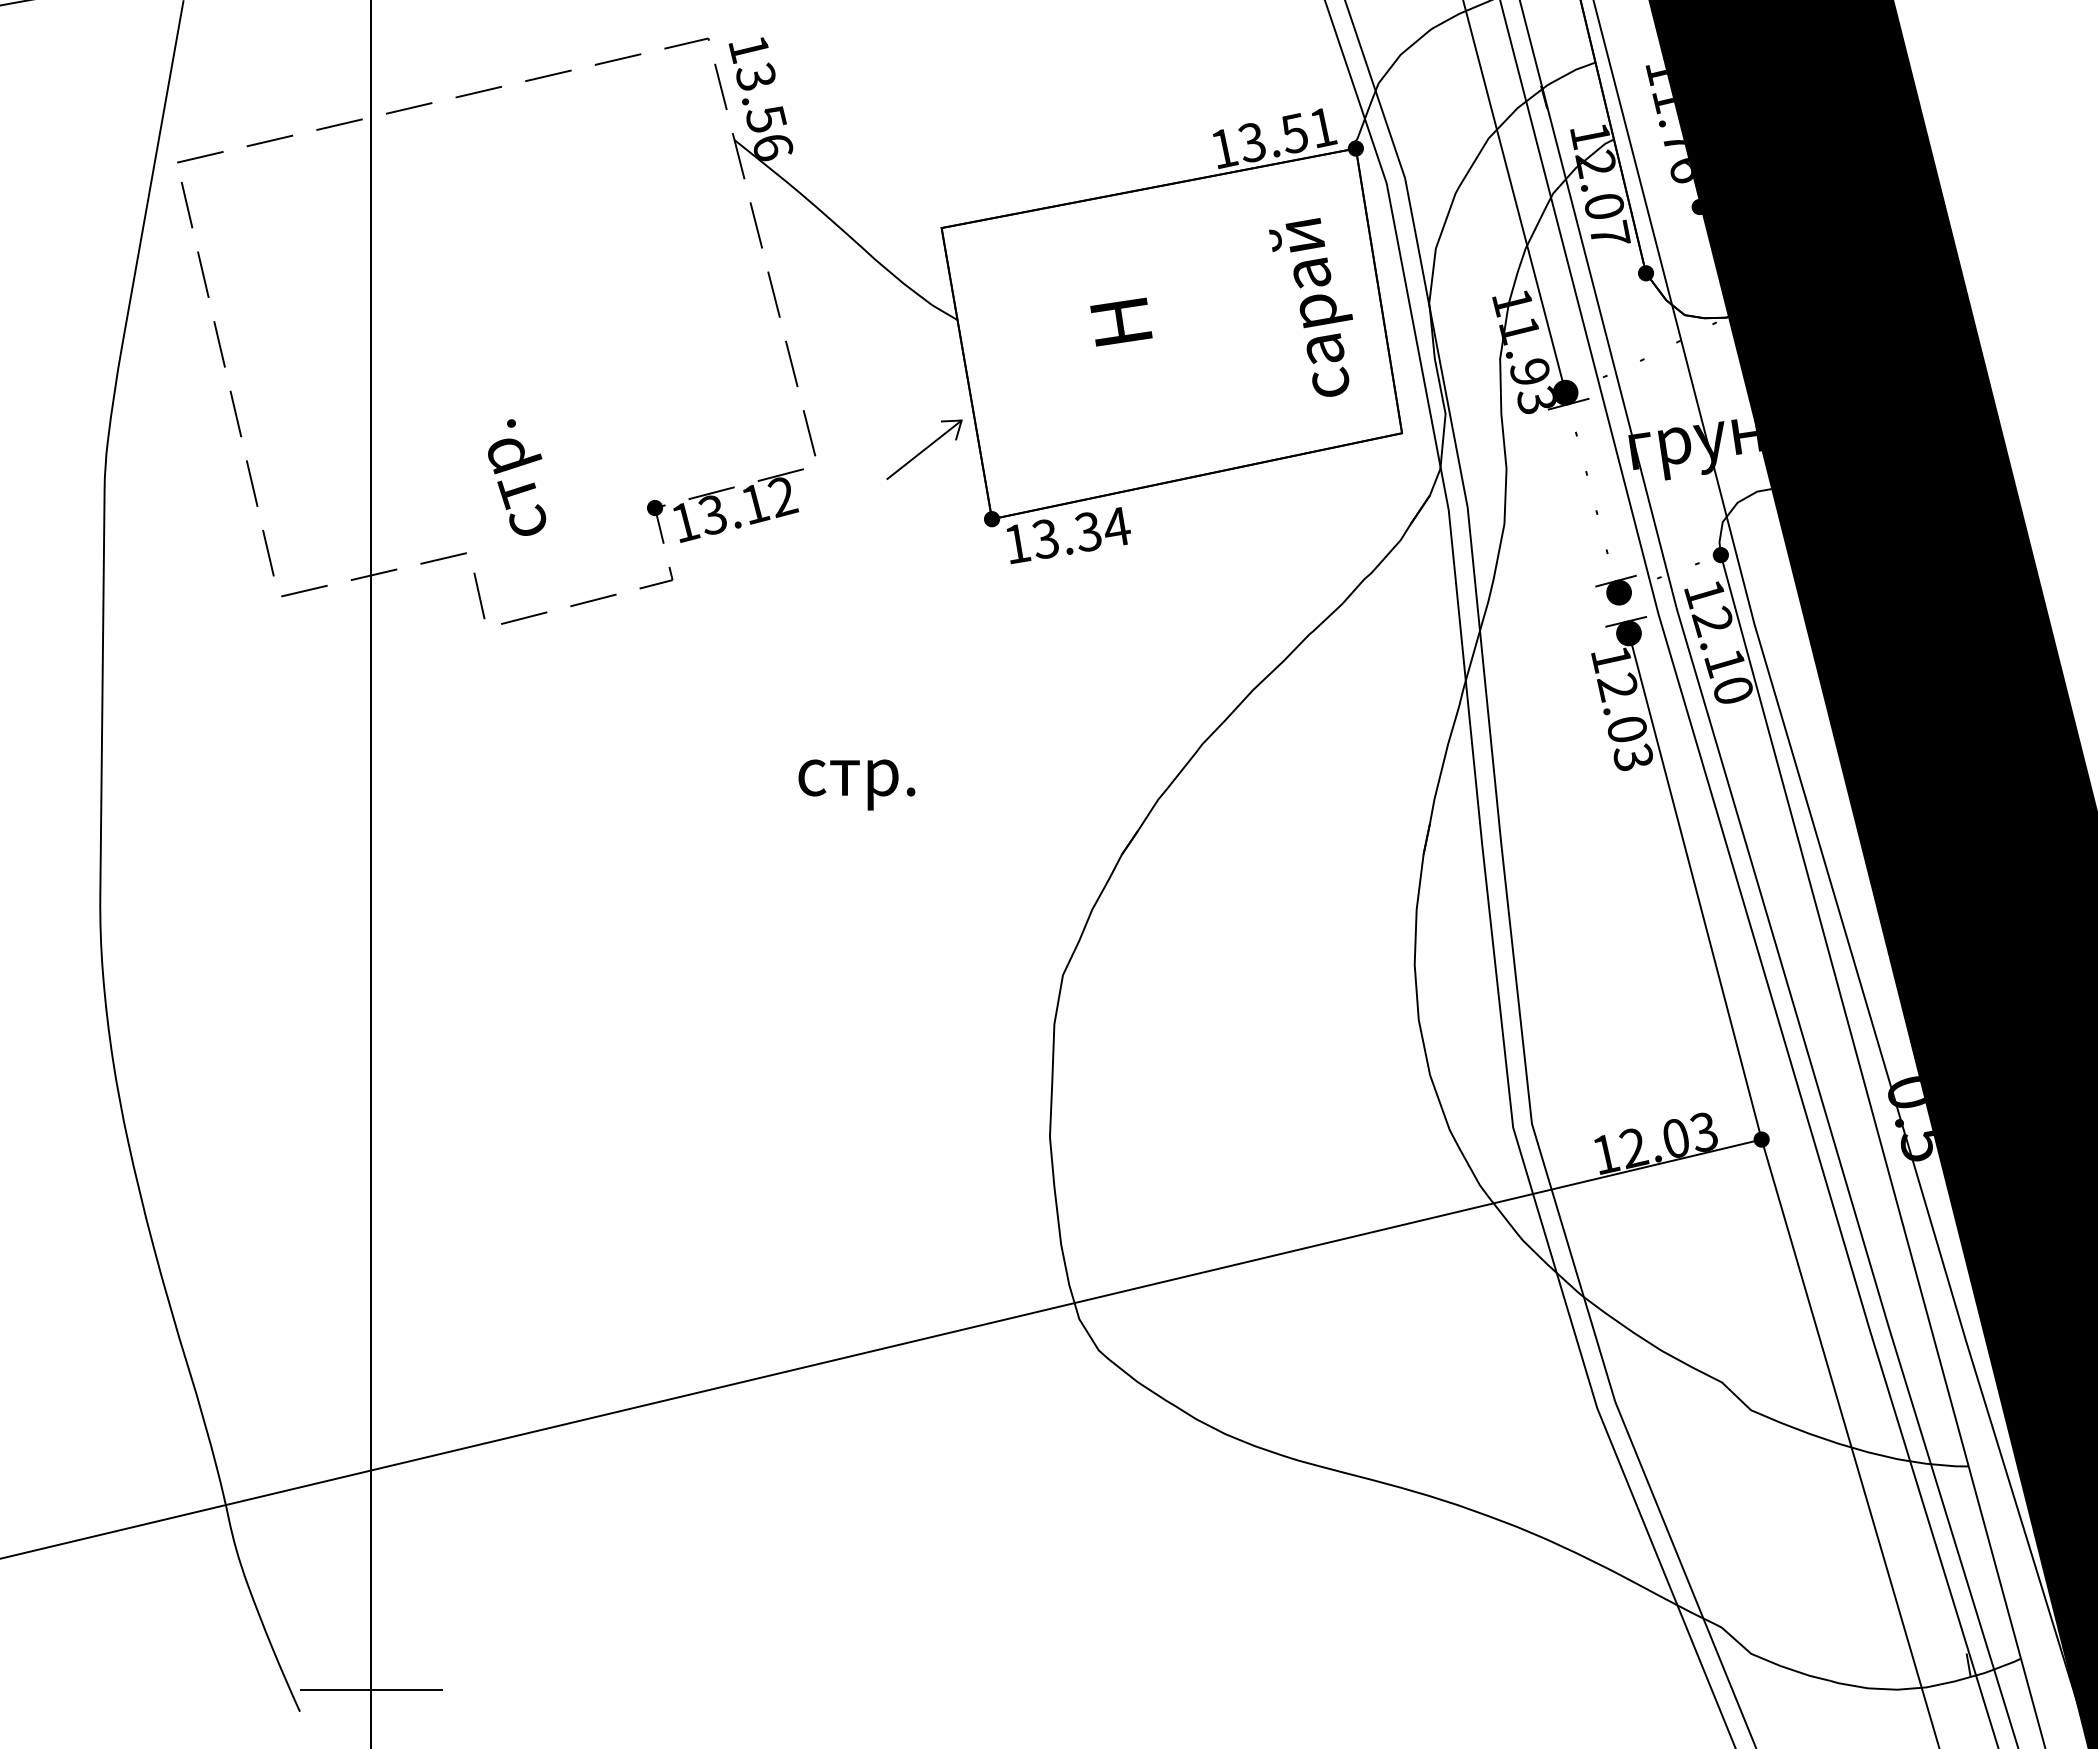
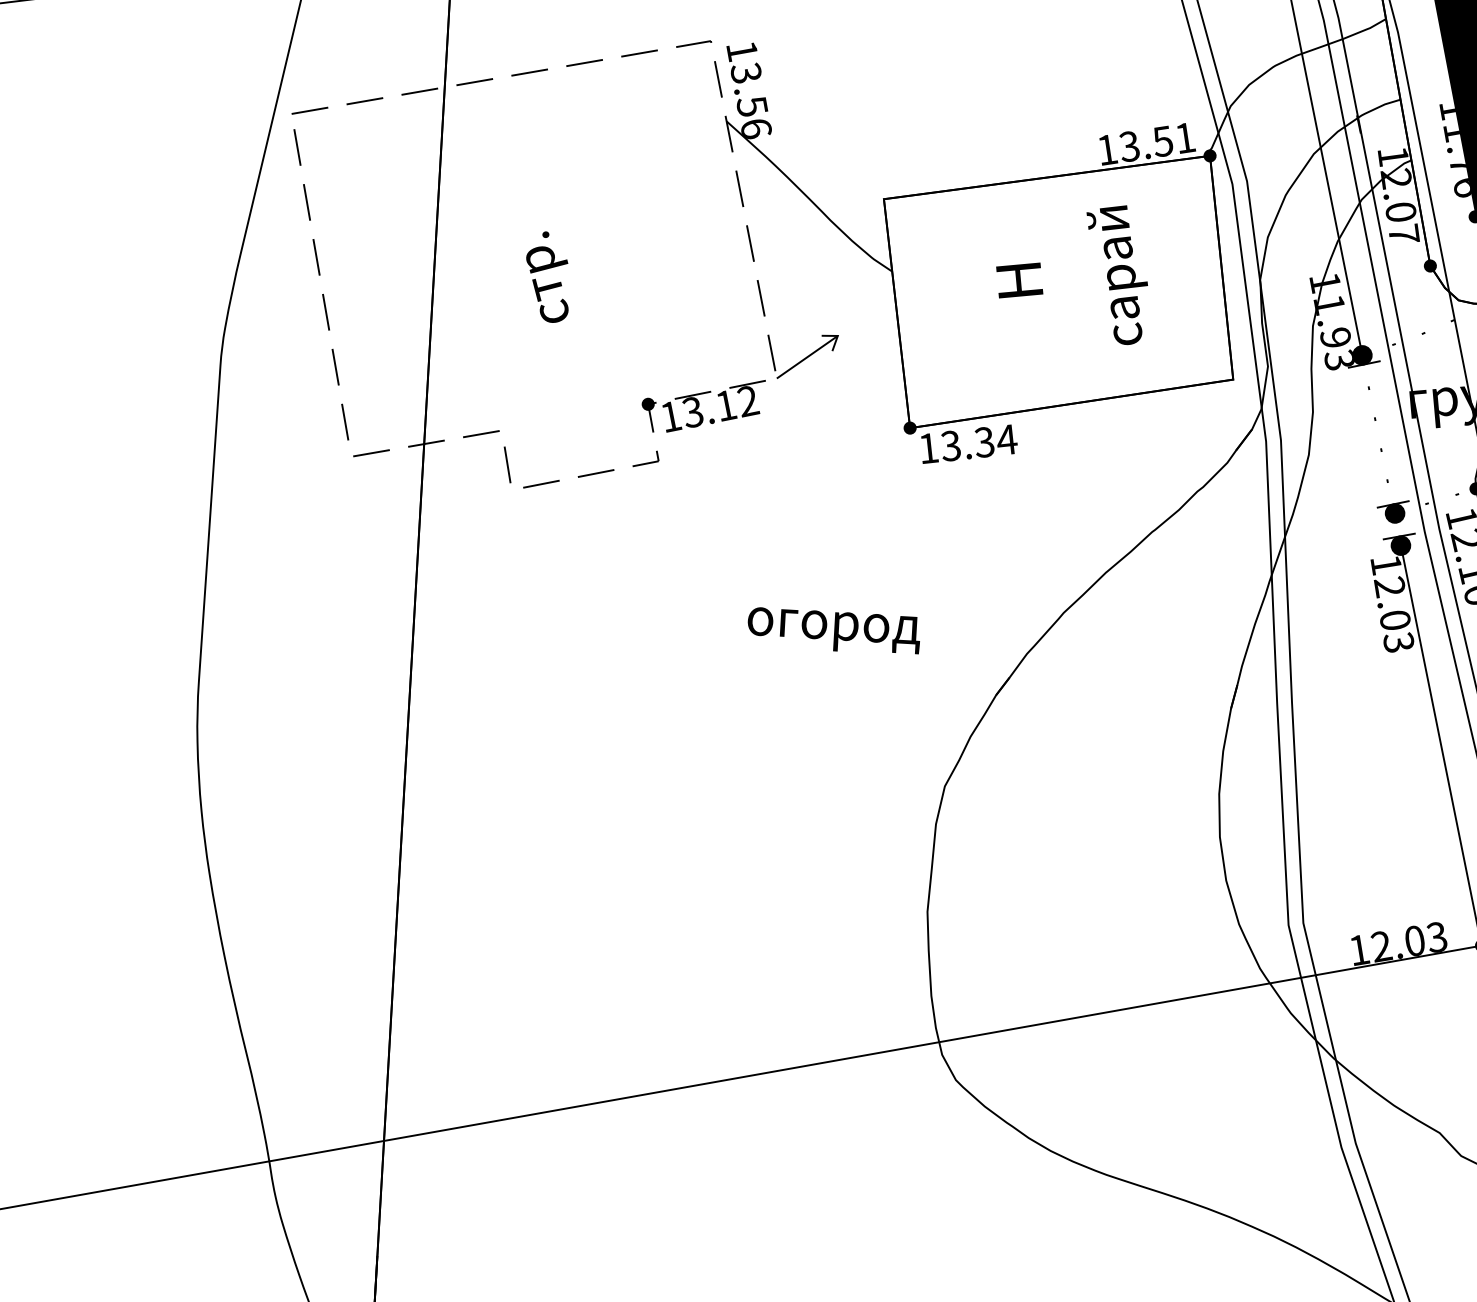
text: (1311, 307) -> (1116, 274), moved
part: (924, 449) -> (807, 356), moved
text: (517, 477) -> (548, 277), moved
text: (910, 784) -> (834, 631), стр. -> огород

